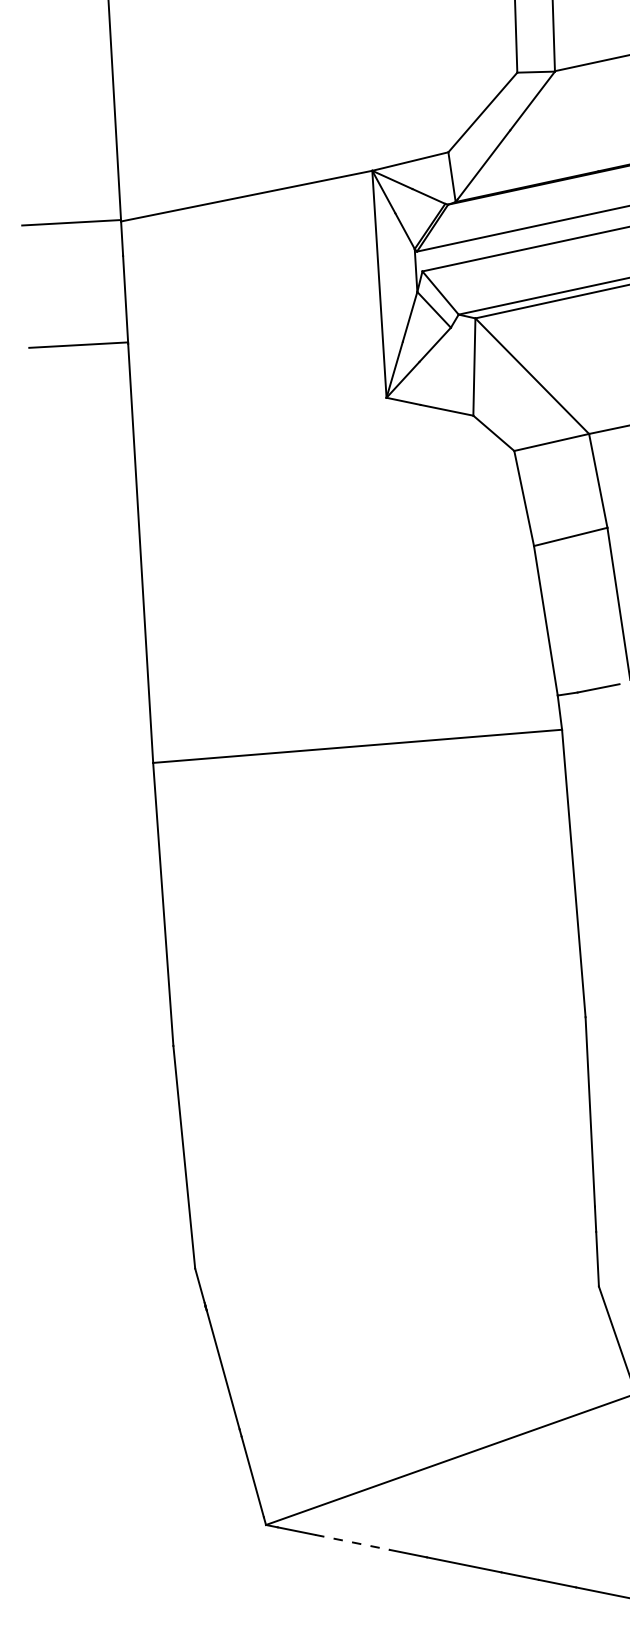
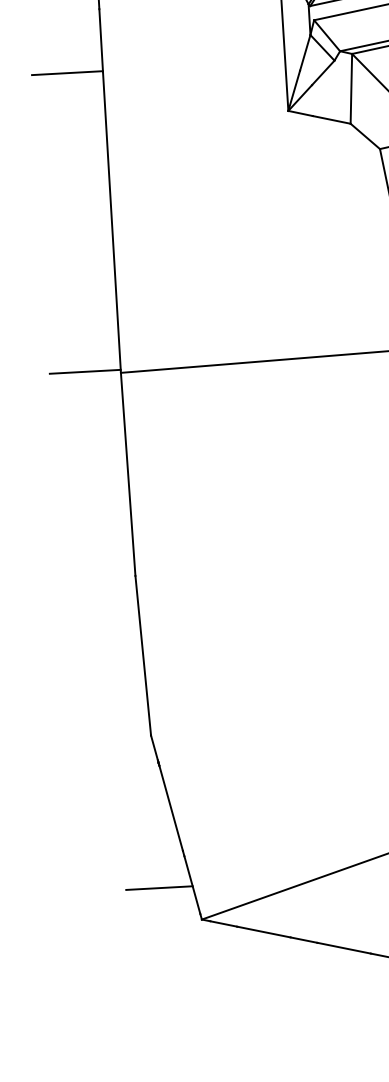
line: (103, 761) -> (85, 371), added
line: (206, 1480) -> (159, 887), added
line: (352, 1542) -> (263, 932), dashed -> solid

